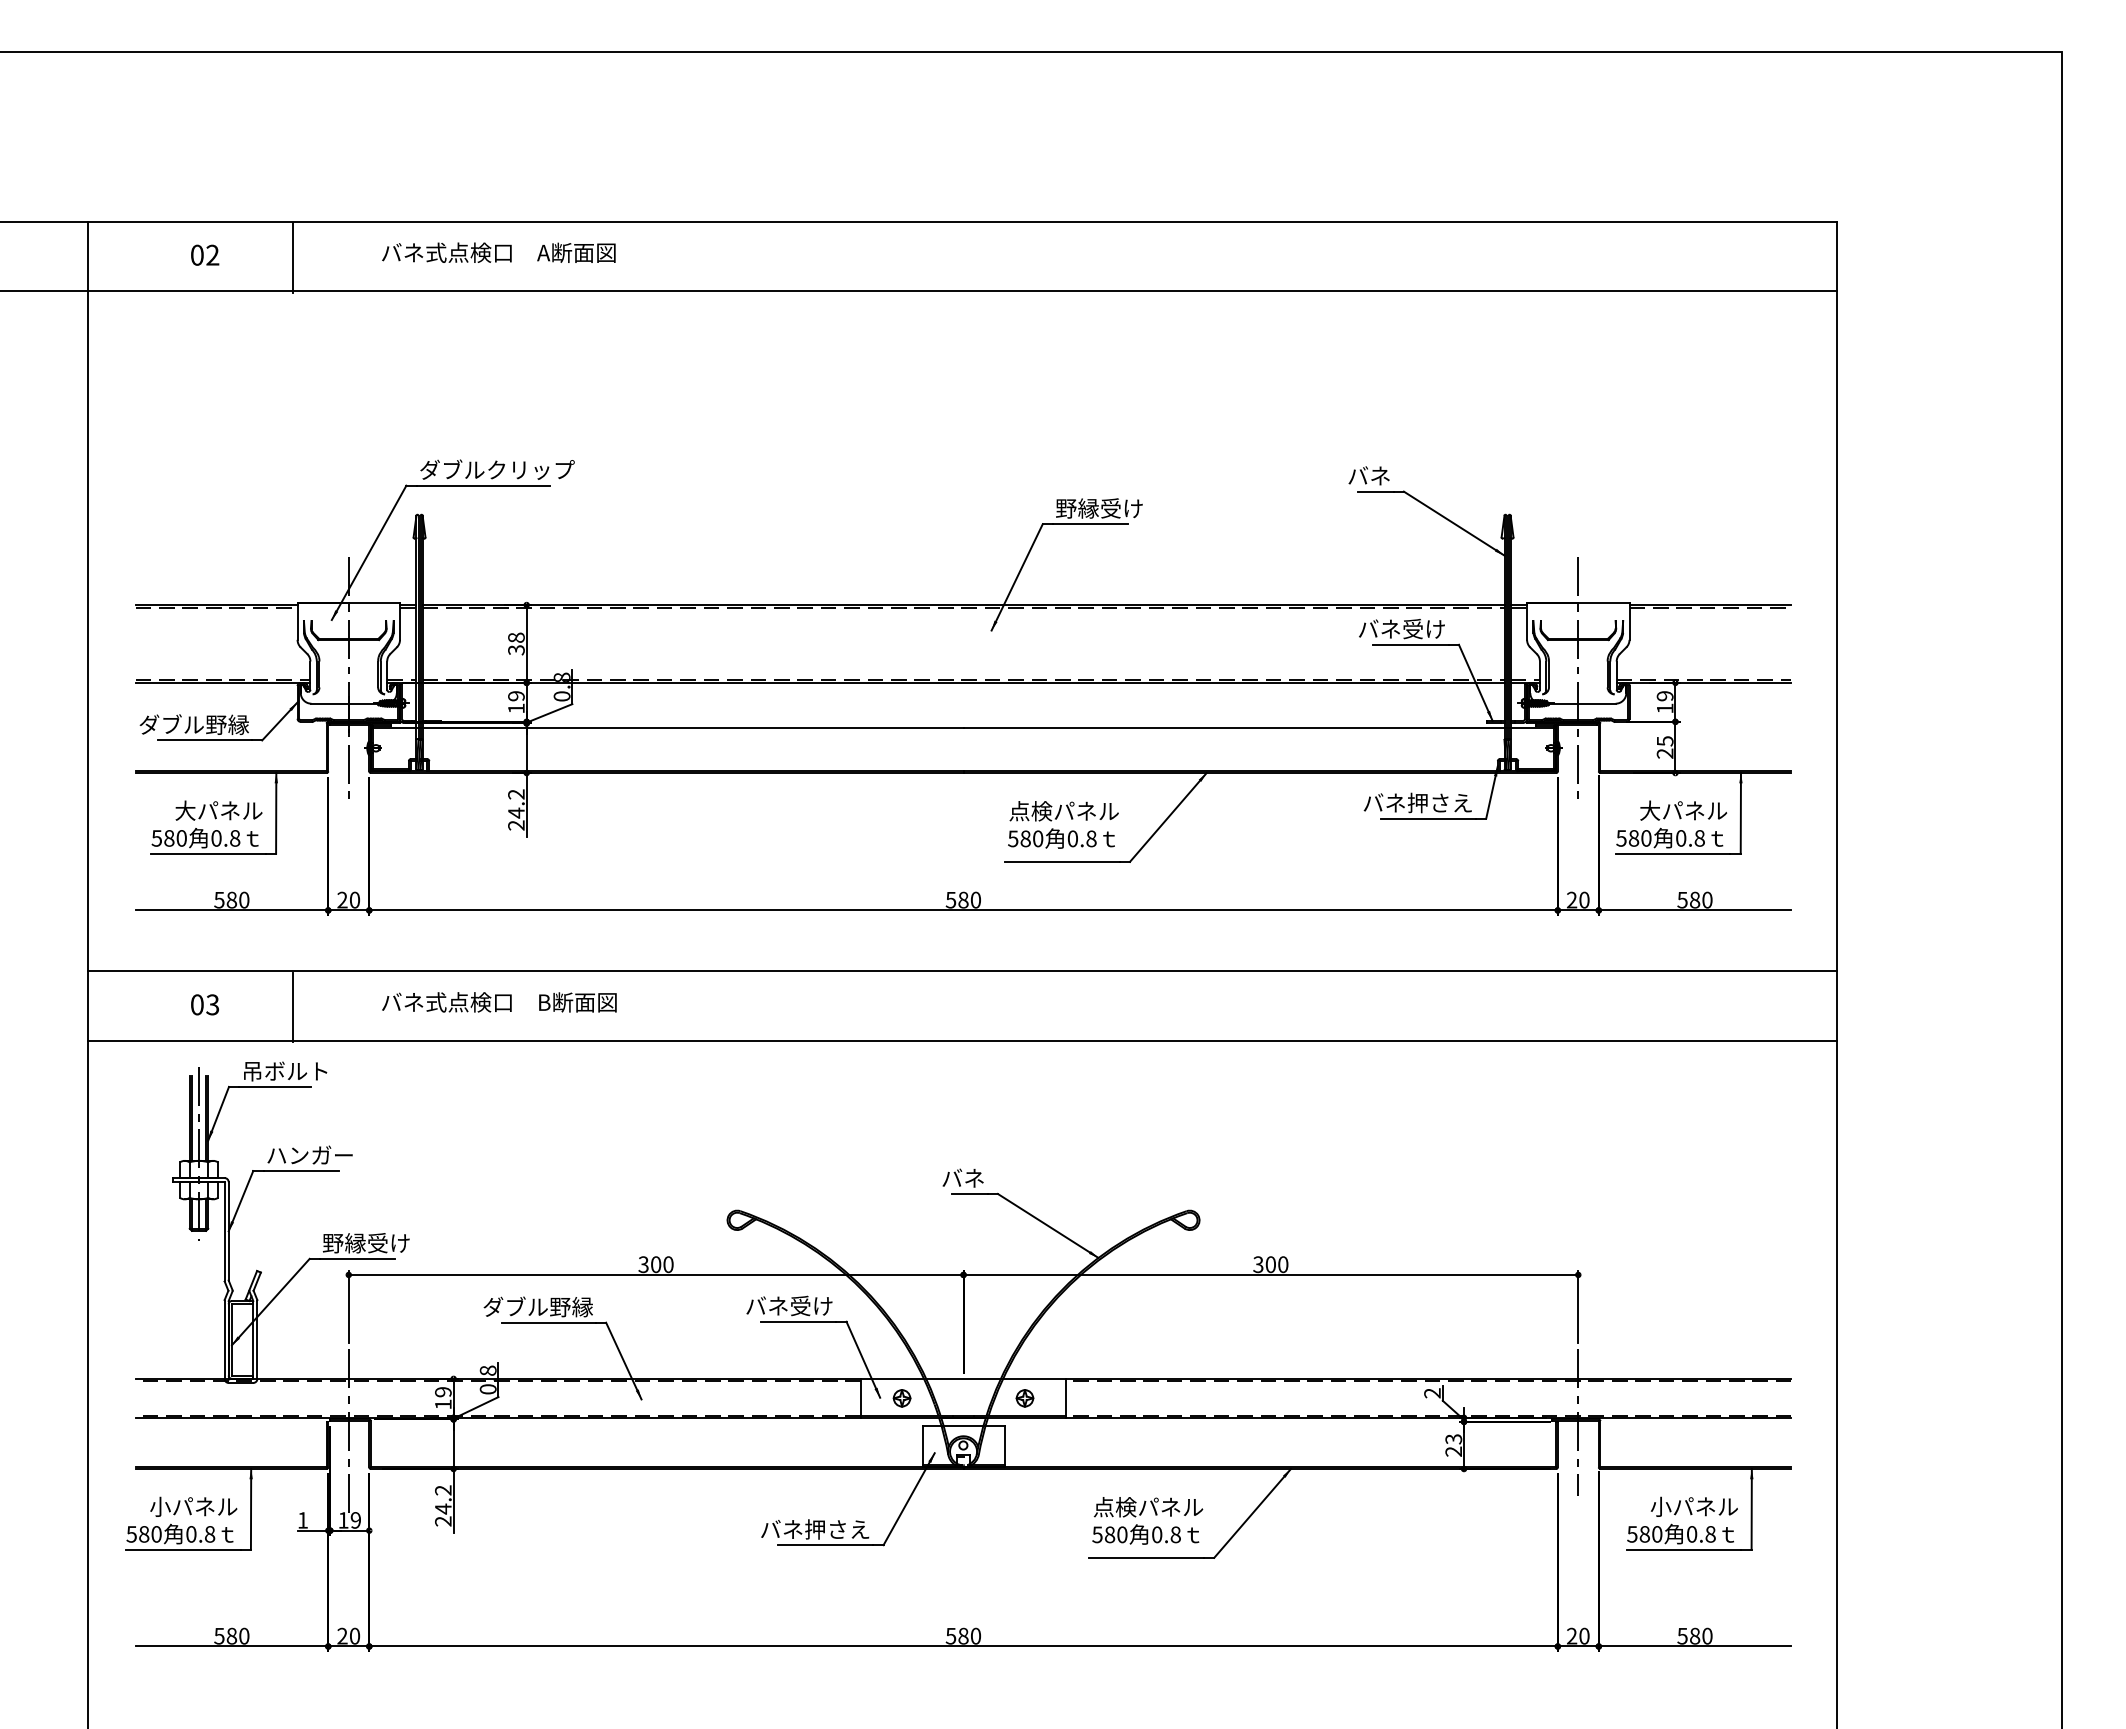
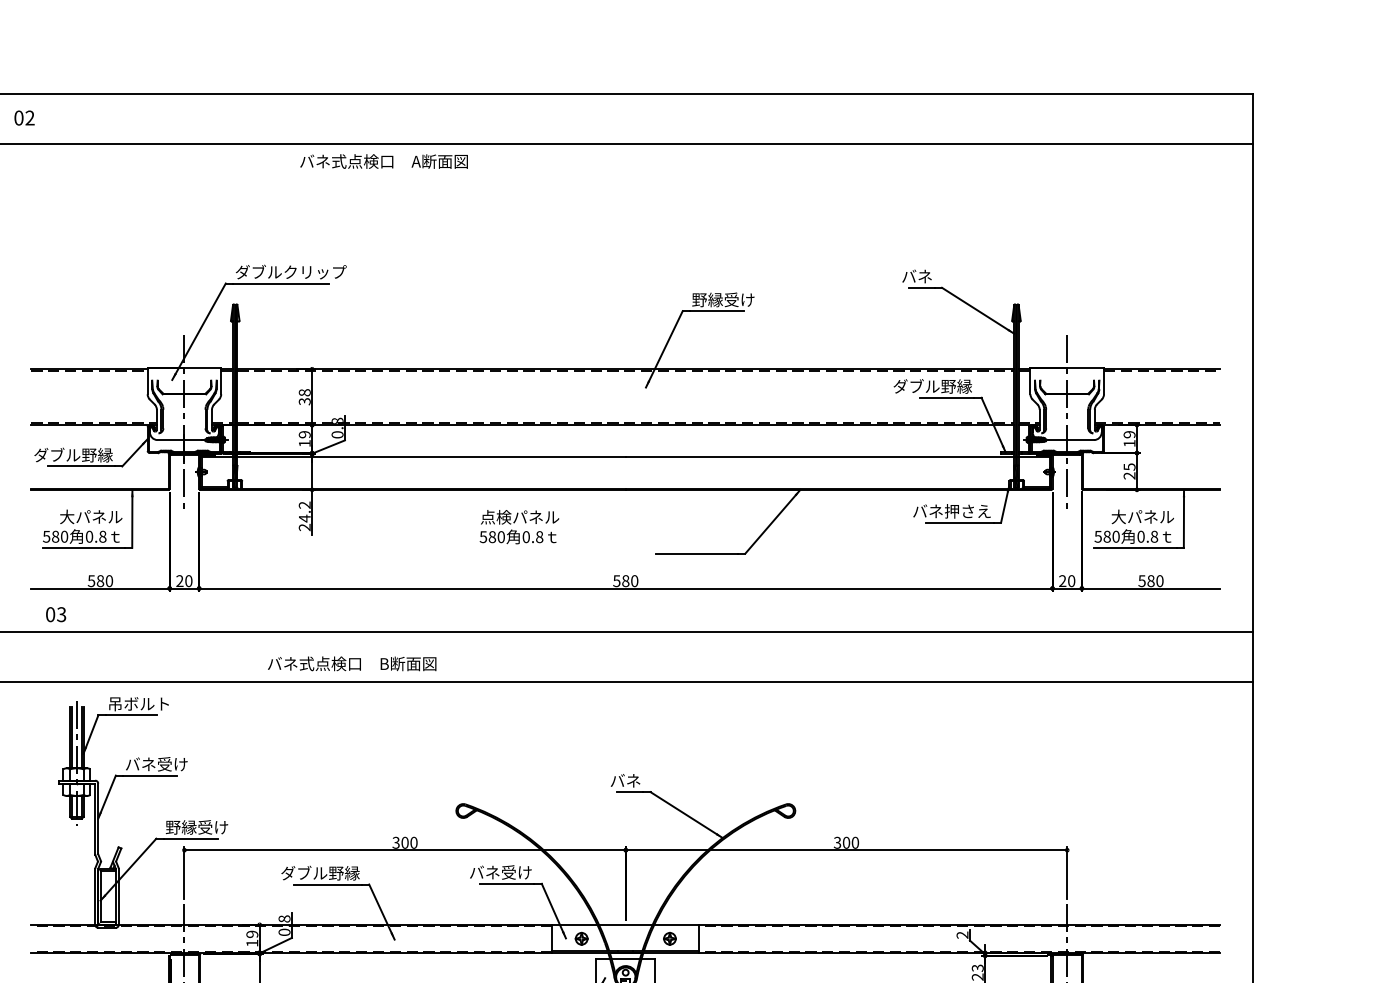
text: (498, 252) -> (383, 161), moved
text: (205, 254) -> (24, 117), moved
line: (293, 257) -> (144, 119), removed
text: (1390, 628) -> (932, 386), バネ受け -> ダブル野縁
text: (1063, 824) -> (519, 526), moved
text: (499, 1002) -> (352, 663), moved
text: (204, 1004) -> (55, 614), moved
line: (293, 1007) -> (144, 658), removed
text: (310, 1155) -> (156, 764), ハンガー -> バネ受け

